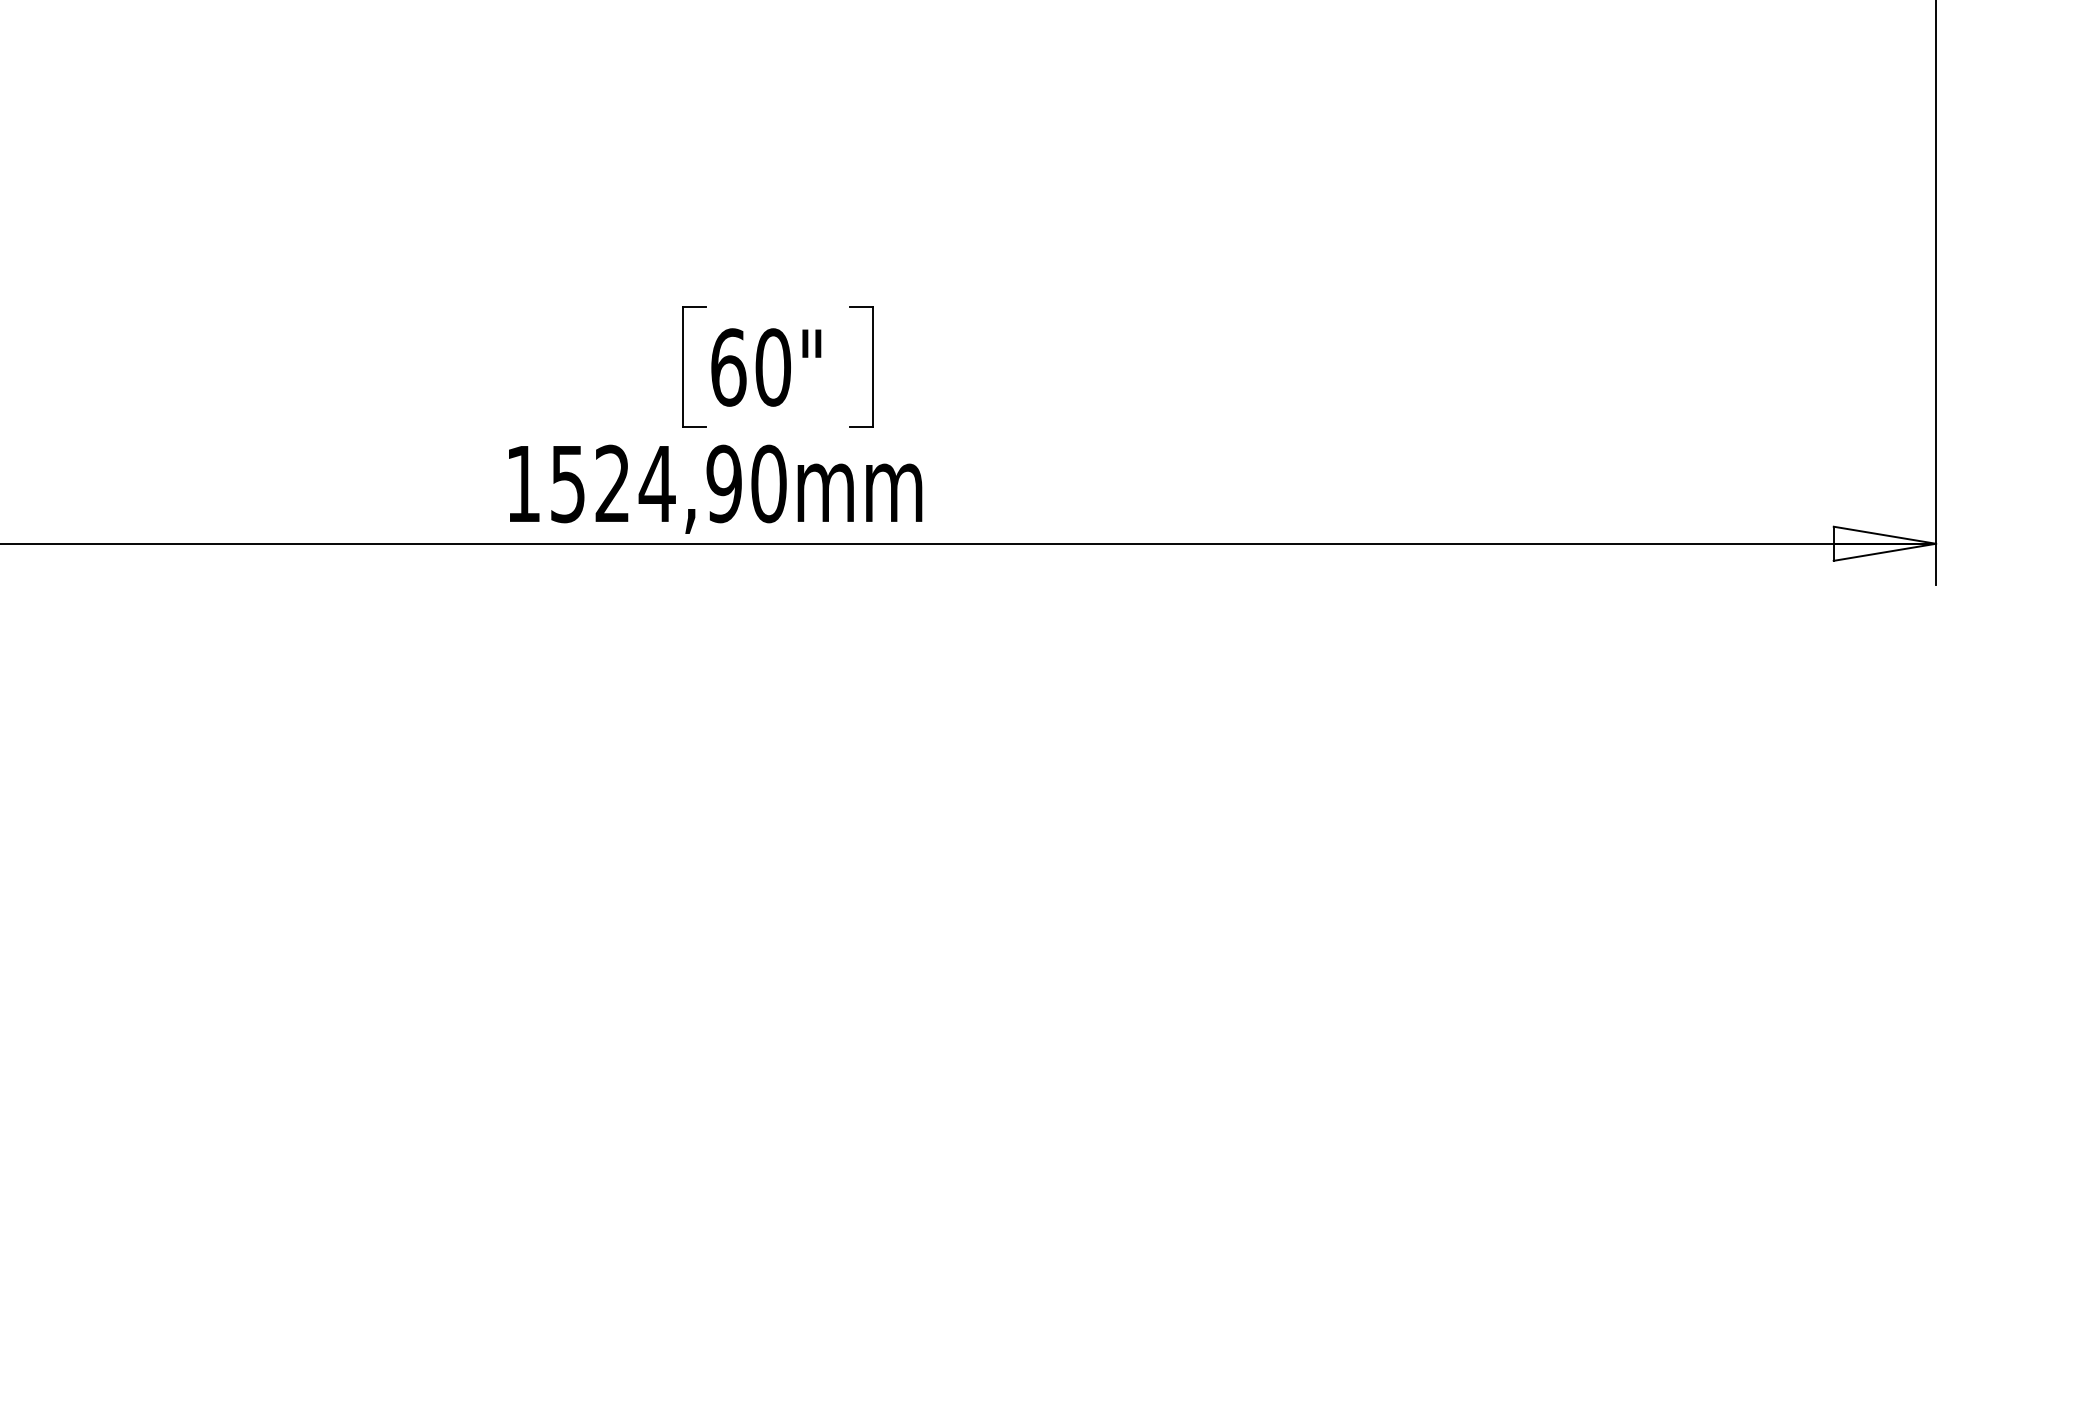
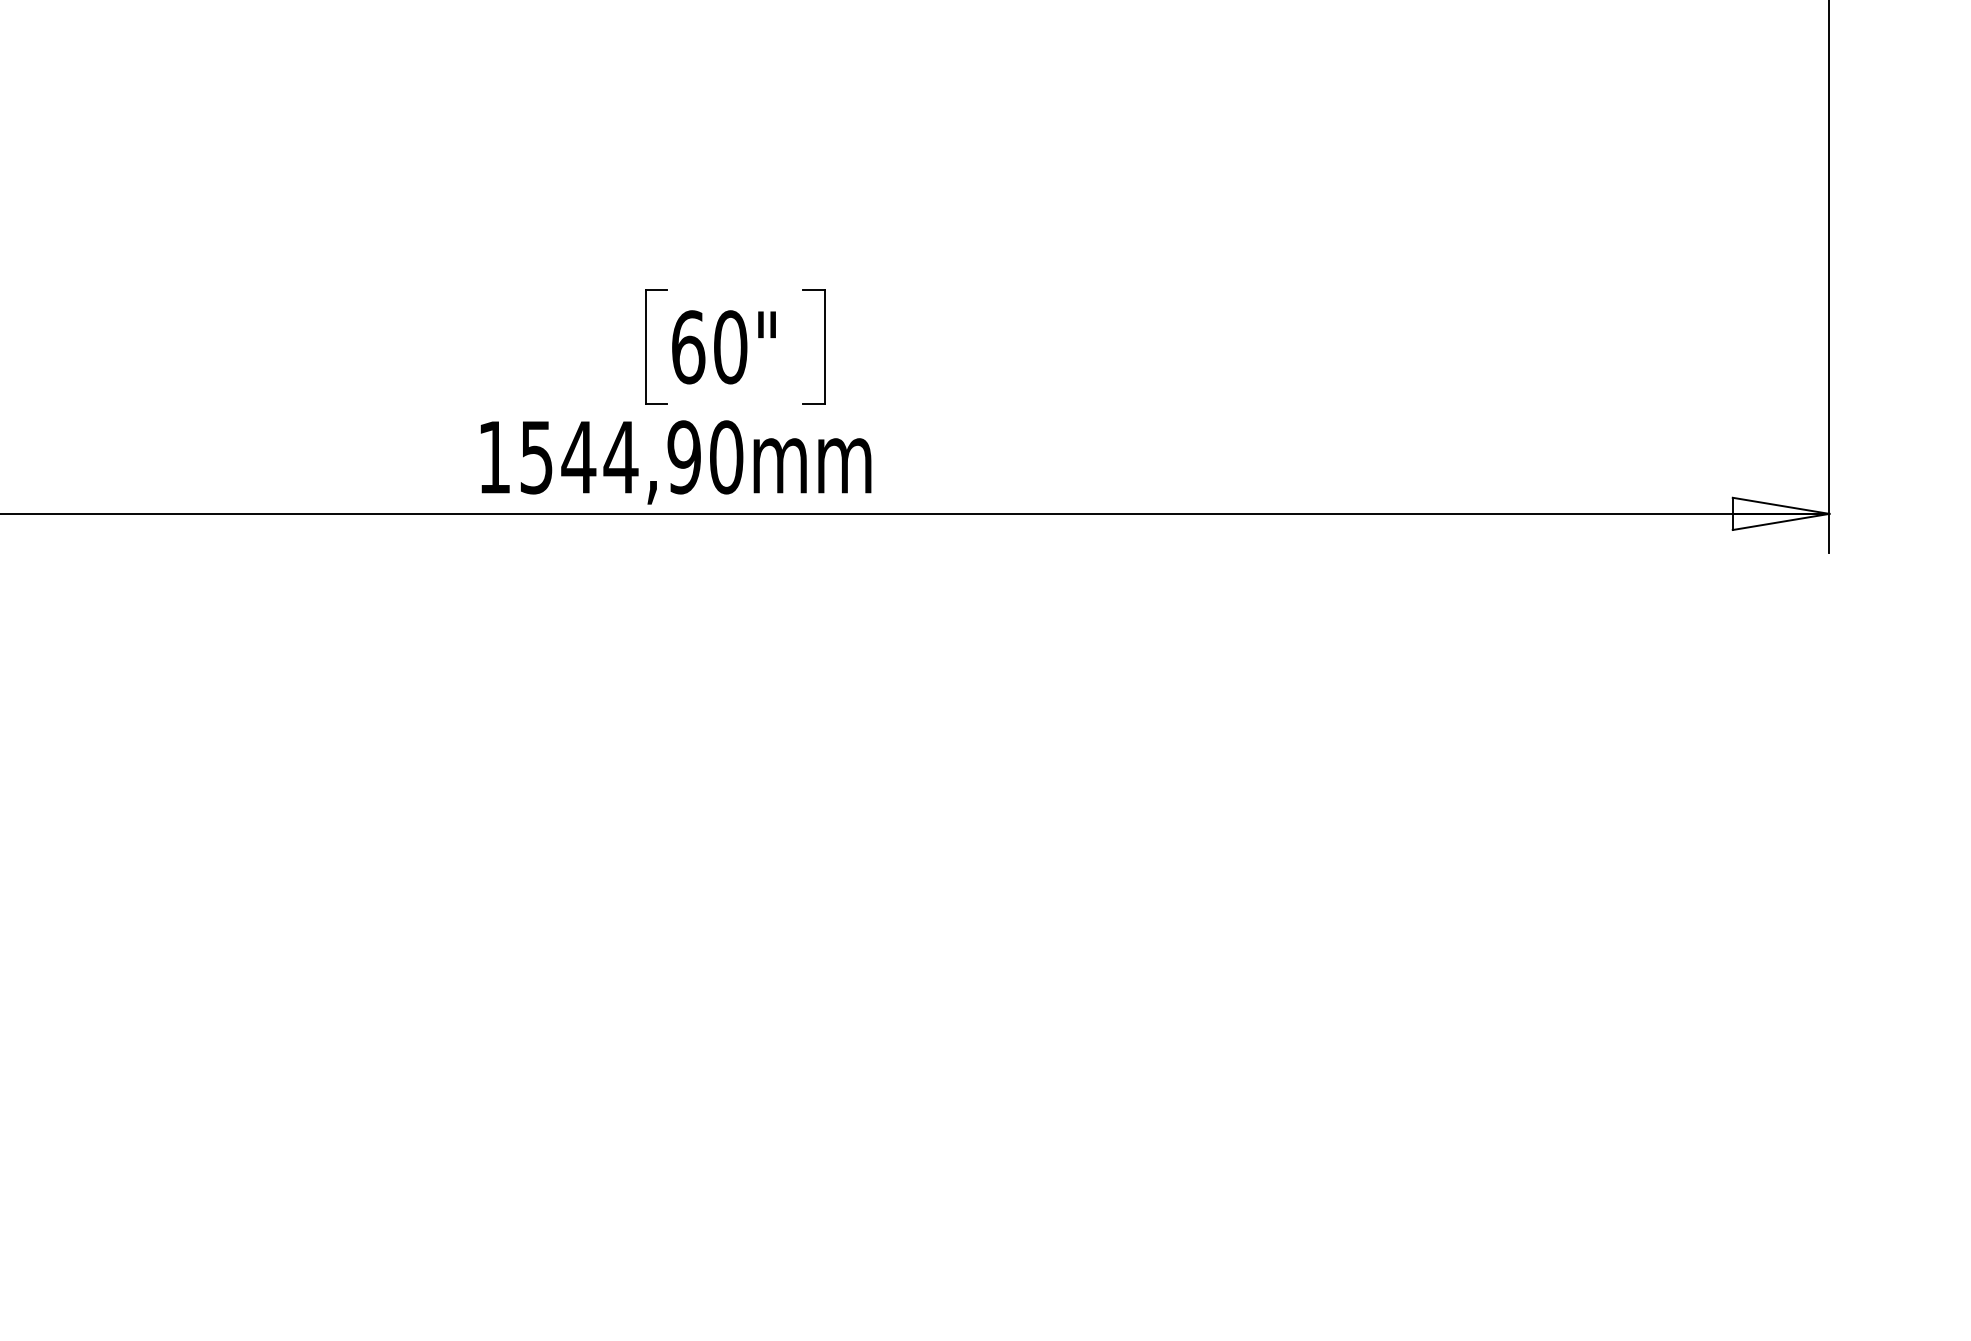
text: (612, 483) -> (578, 456), 1524,90mm -> 1544,90mm

